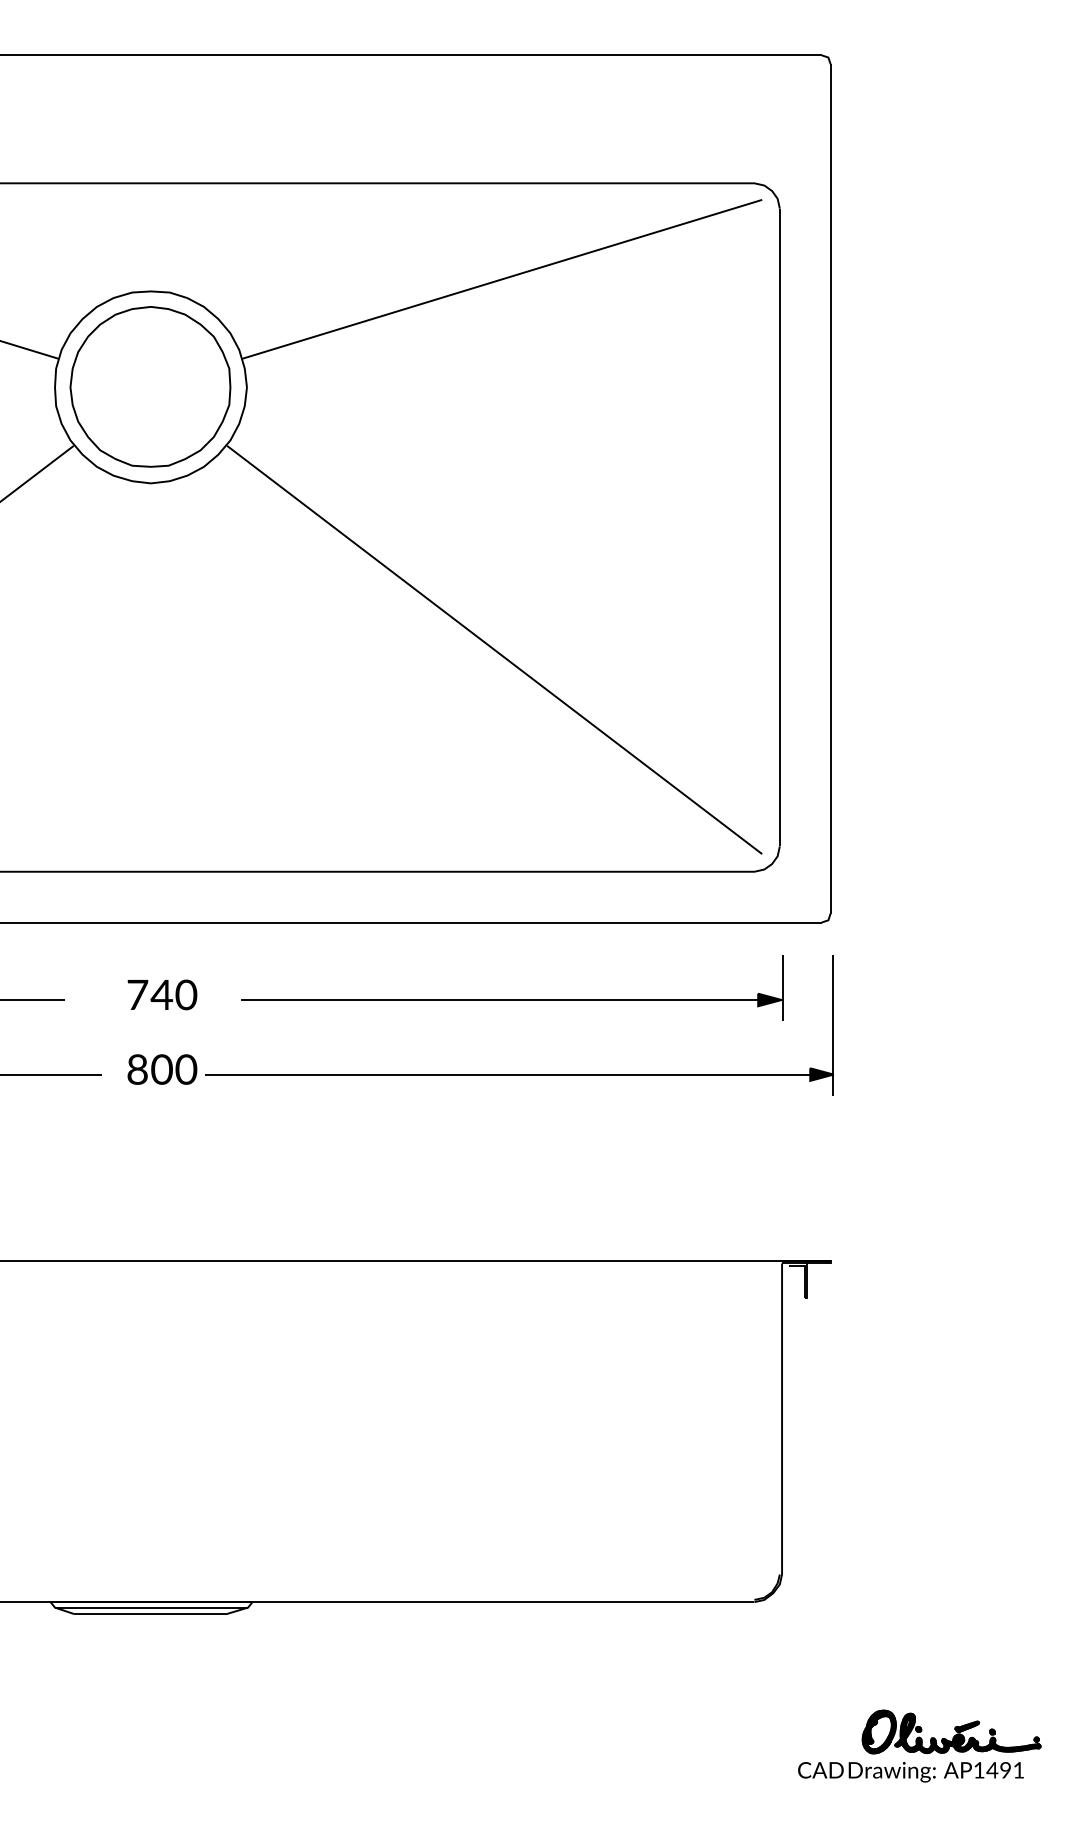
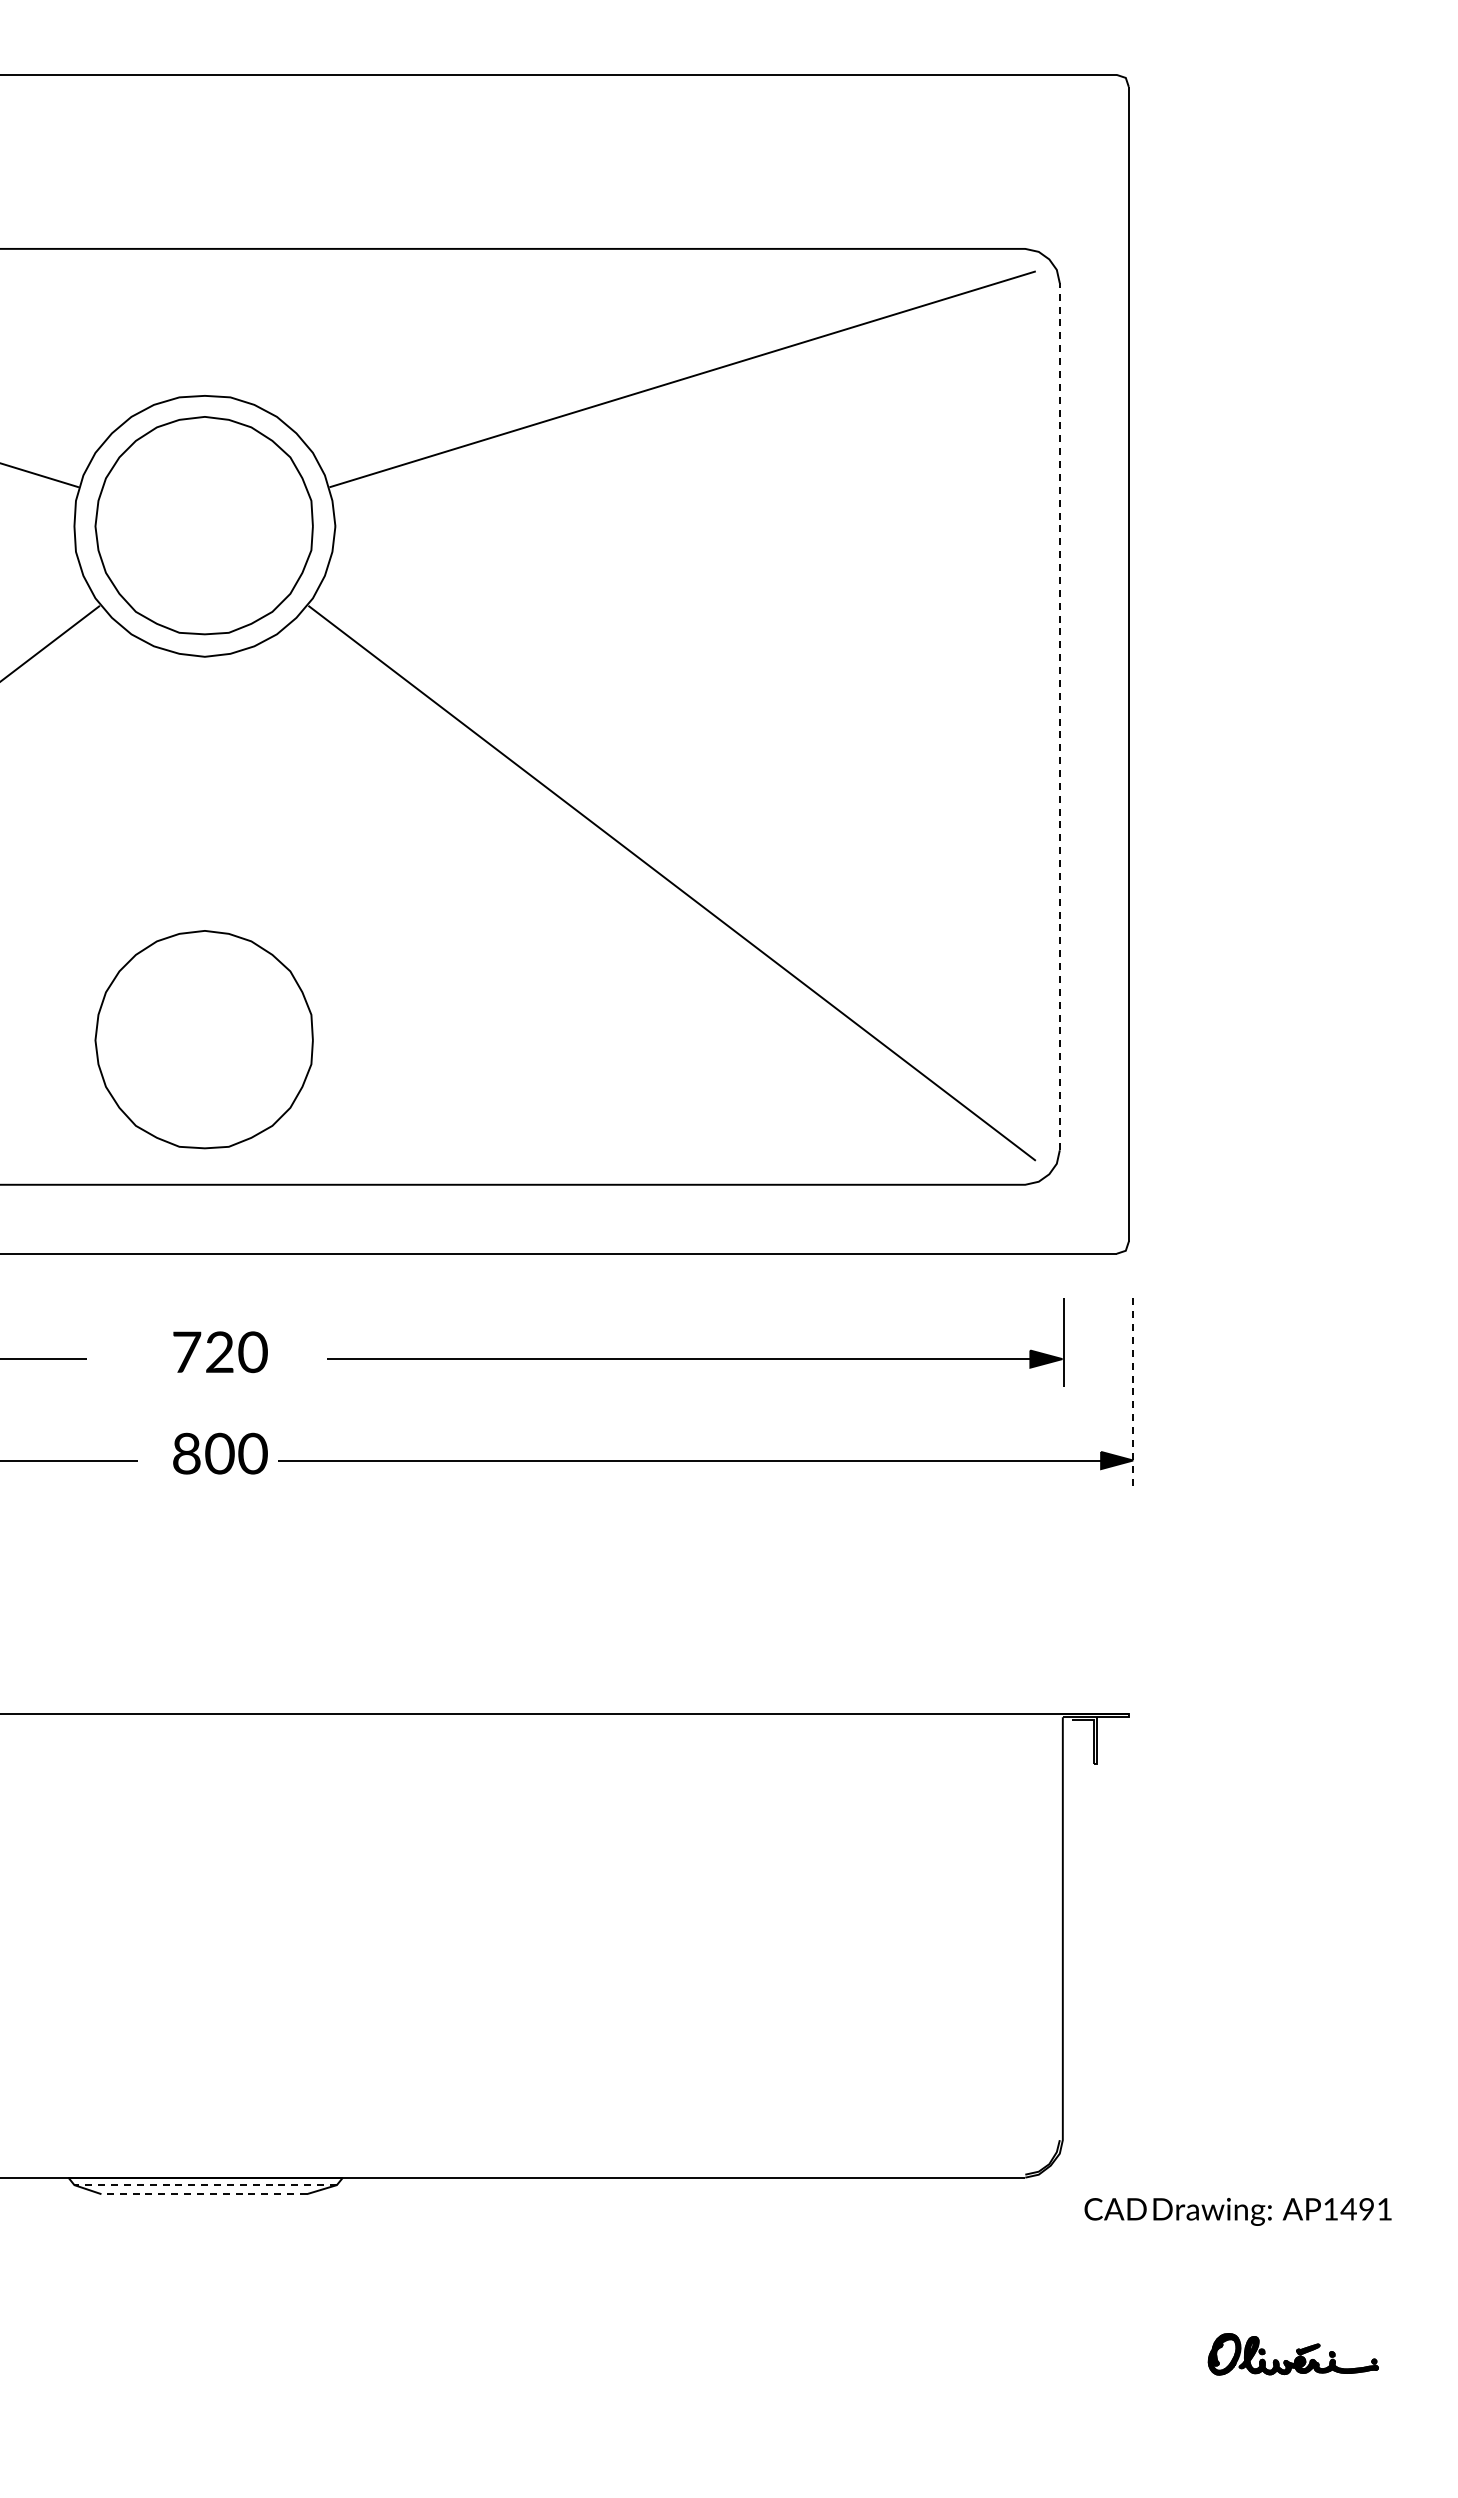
line: (779, 527) -> (1059, 716), solid -> dashed
part: (149, 764) -> (203, 1039), added
text: (161, 994) -> (219, 1351), 740 -> 720
line: (833, 1026) -> (1132, 1394), solid -> dashed
line: (151, 1607) -> (205, 2185), solid -> dashed
line: (150, 1614) -> (204, 2194), solid -> dashed
part: (951, 1732) -> (1293, 2354), size x0.7
text: (910, 1771) -> (1237, 2211), moved

